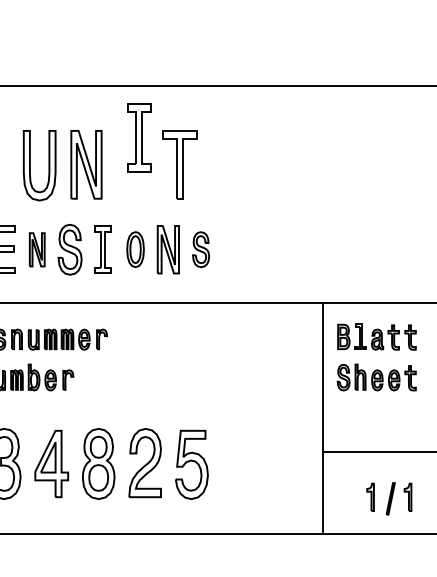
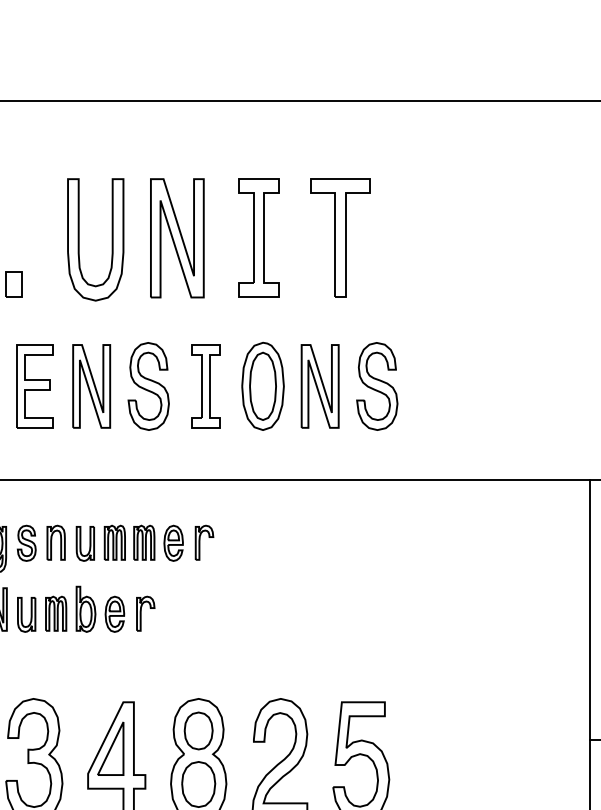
part: (139, 137) -> (259, 237), moved
part: (36, 249) -> (90, 385), size x1.43
part: (135, 249) -> (262, 385), size x1.43
part: (200, 249) -> (376, 385), size x1.43

